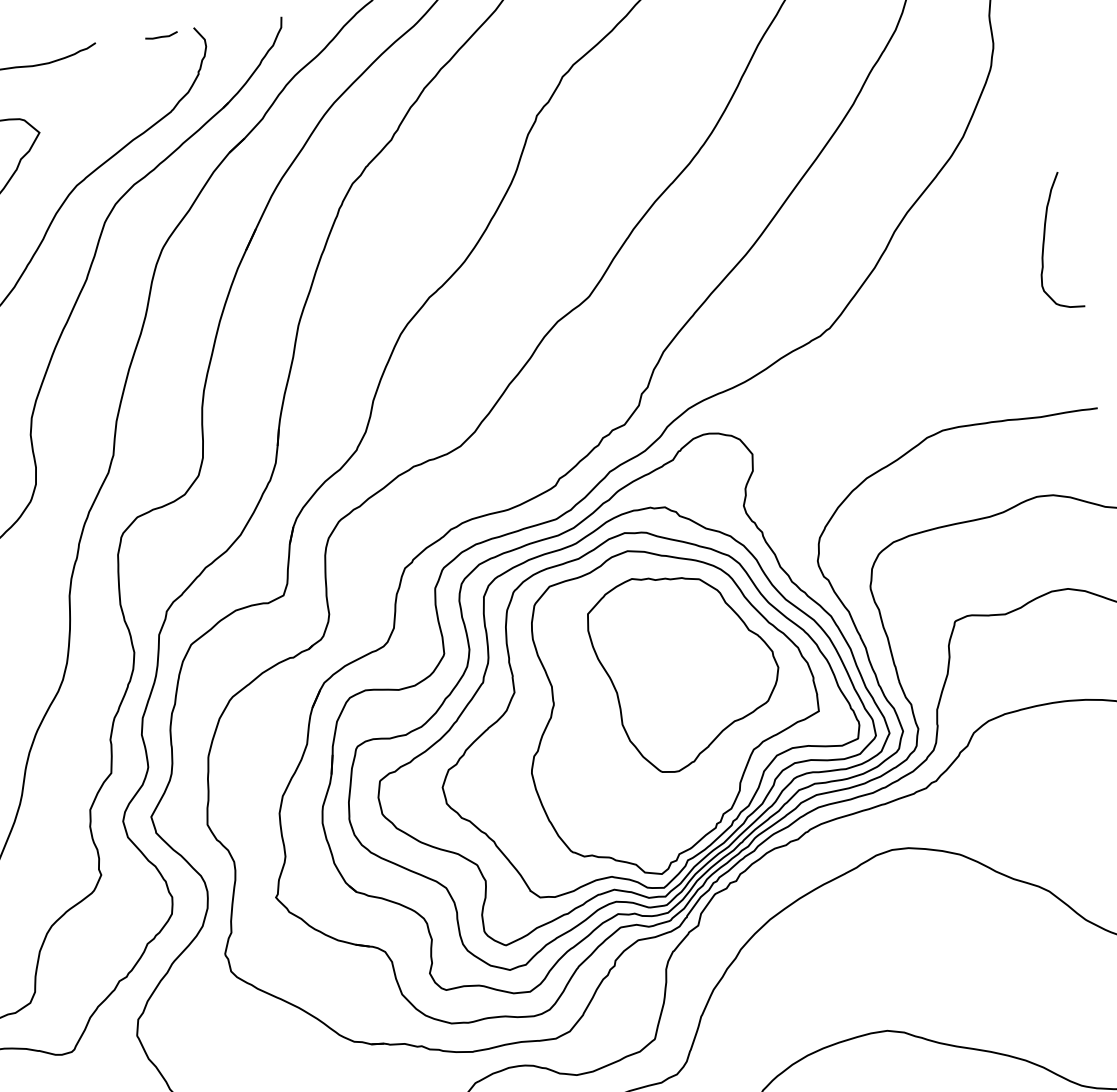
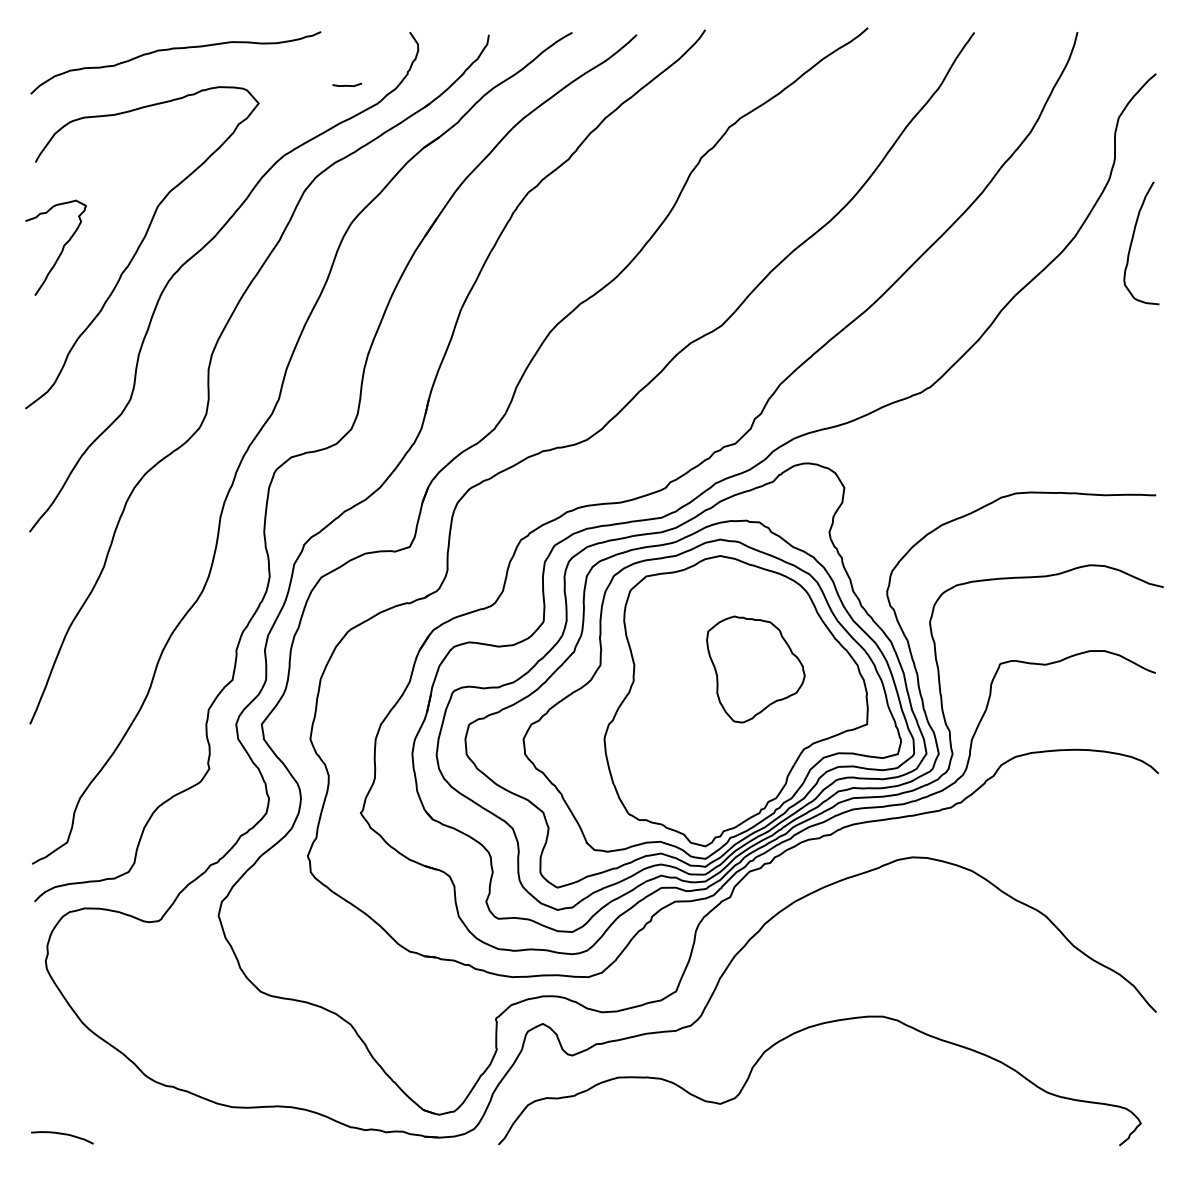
line: (161, 35) -> (347, 84), moved
curve: (1045, 239) -> (1133, 239), moved
part: (686, 670) -> (755, 669), size x0.6

